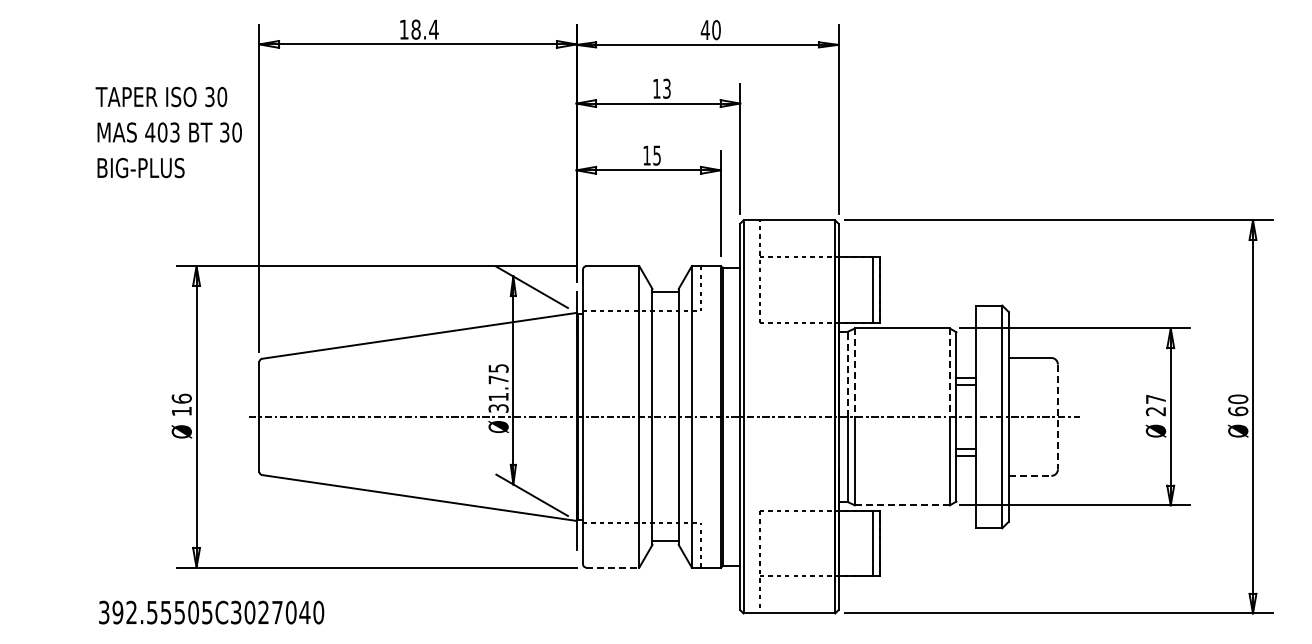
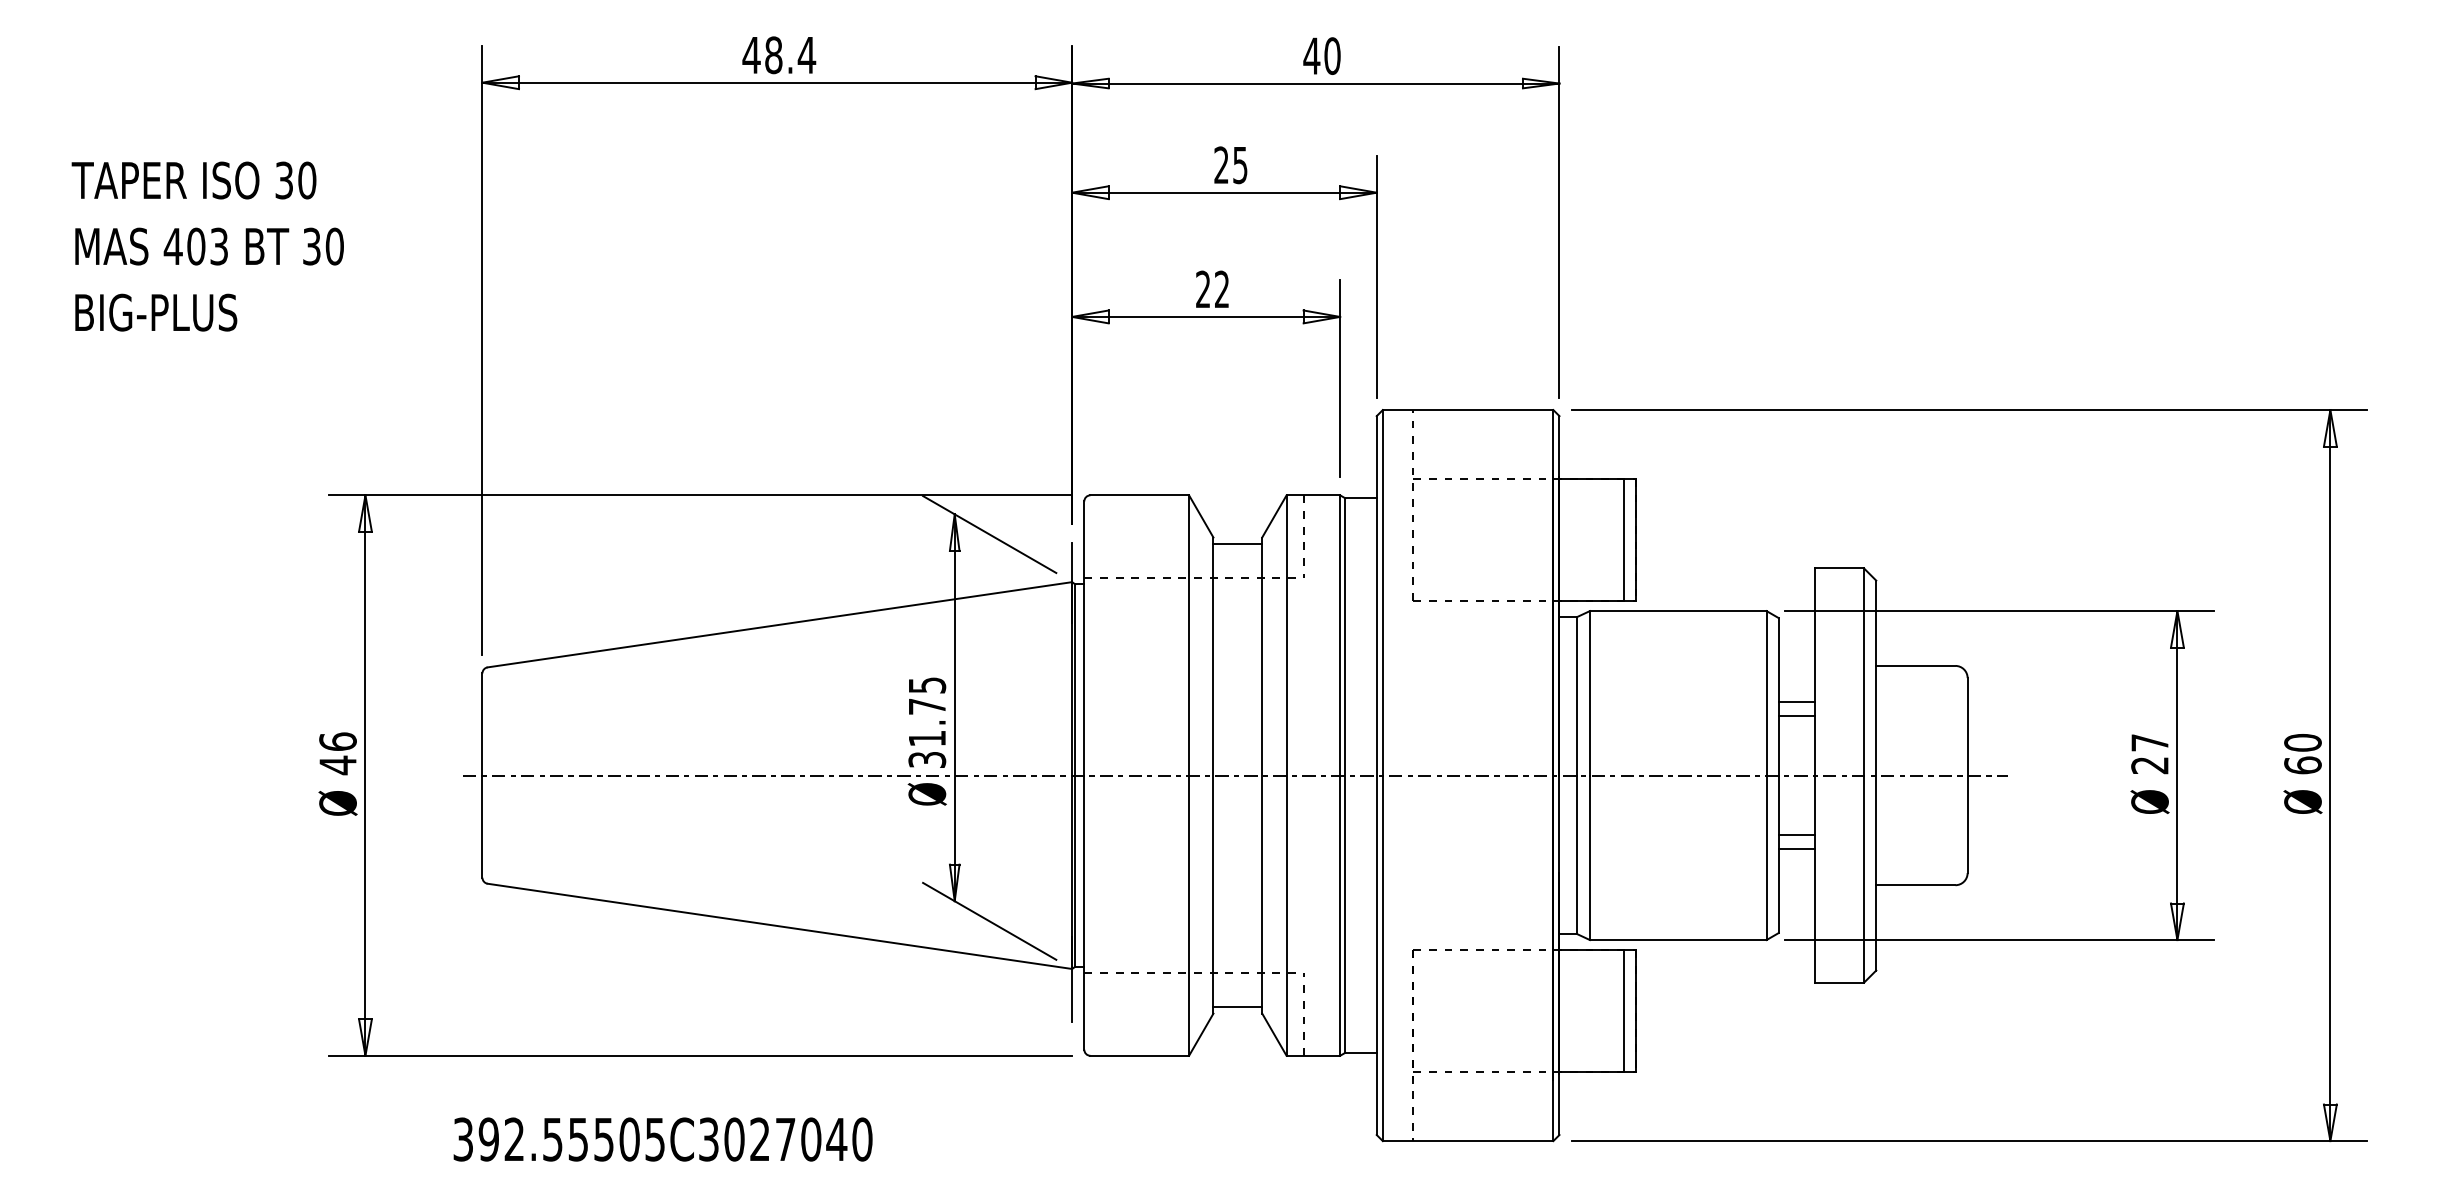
text: (404, 29) -> (752, 54), 18.4 -> 48.4
text: (661, 88) -> (1230, 164), 13 -> 25
text: (168, 132) -> (207, 246), moved
text: (651, 155) -> (1211, 289), 15 -> 22
line: (854, 373) -> (1589, 694), dashed -> solid
line: (949, 373) -> (1765, 694), dashed -> solid
line: (847, 374) -> (1576, 696), dashed -> solid
text: (181, 411) -> (337, 765), 16 -> 46
line: (1057, 417) -> (1966, 776), dashed -> solid
line: (1030, 475) -> (1916, 884), dashed -> solid
line: (901, 505) -> (1676, 940), dashed -> solid
line: (612, 567) -> (1139, 1055), dashed -> solid
text: (211, 612) -> (662, 1139), moved

